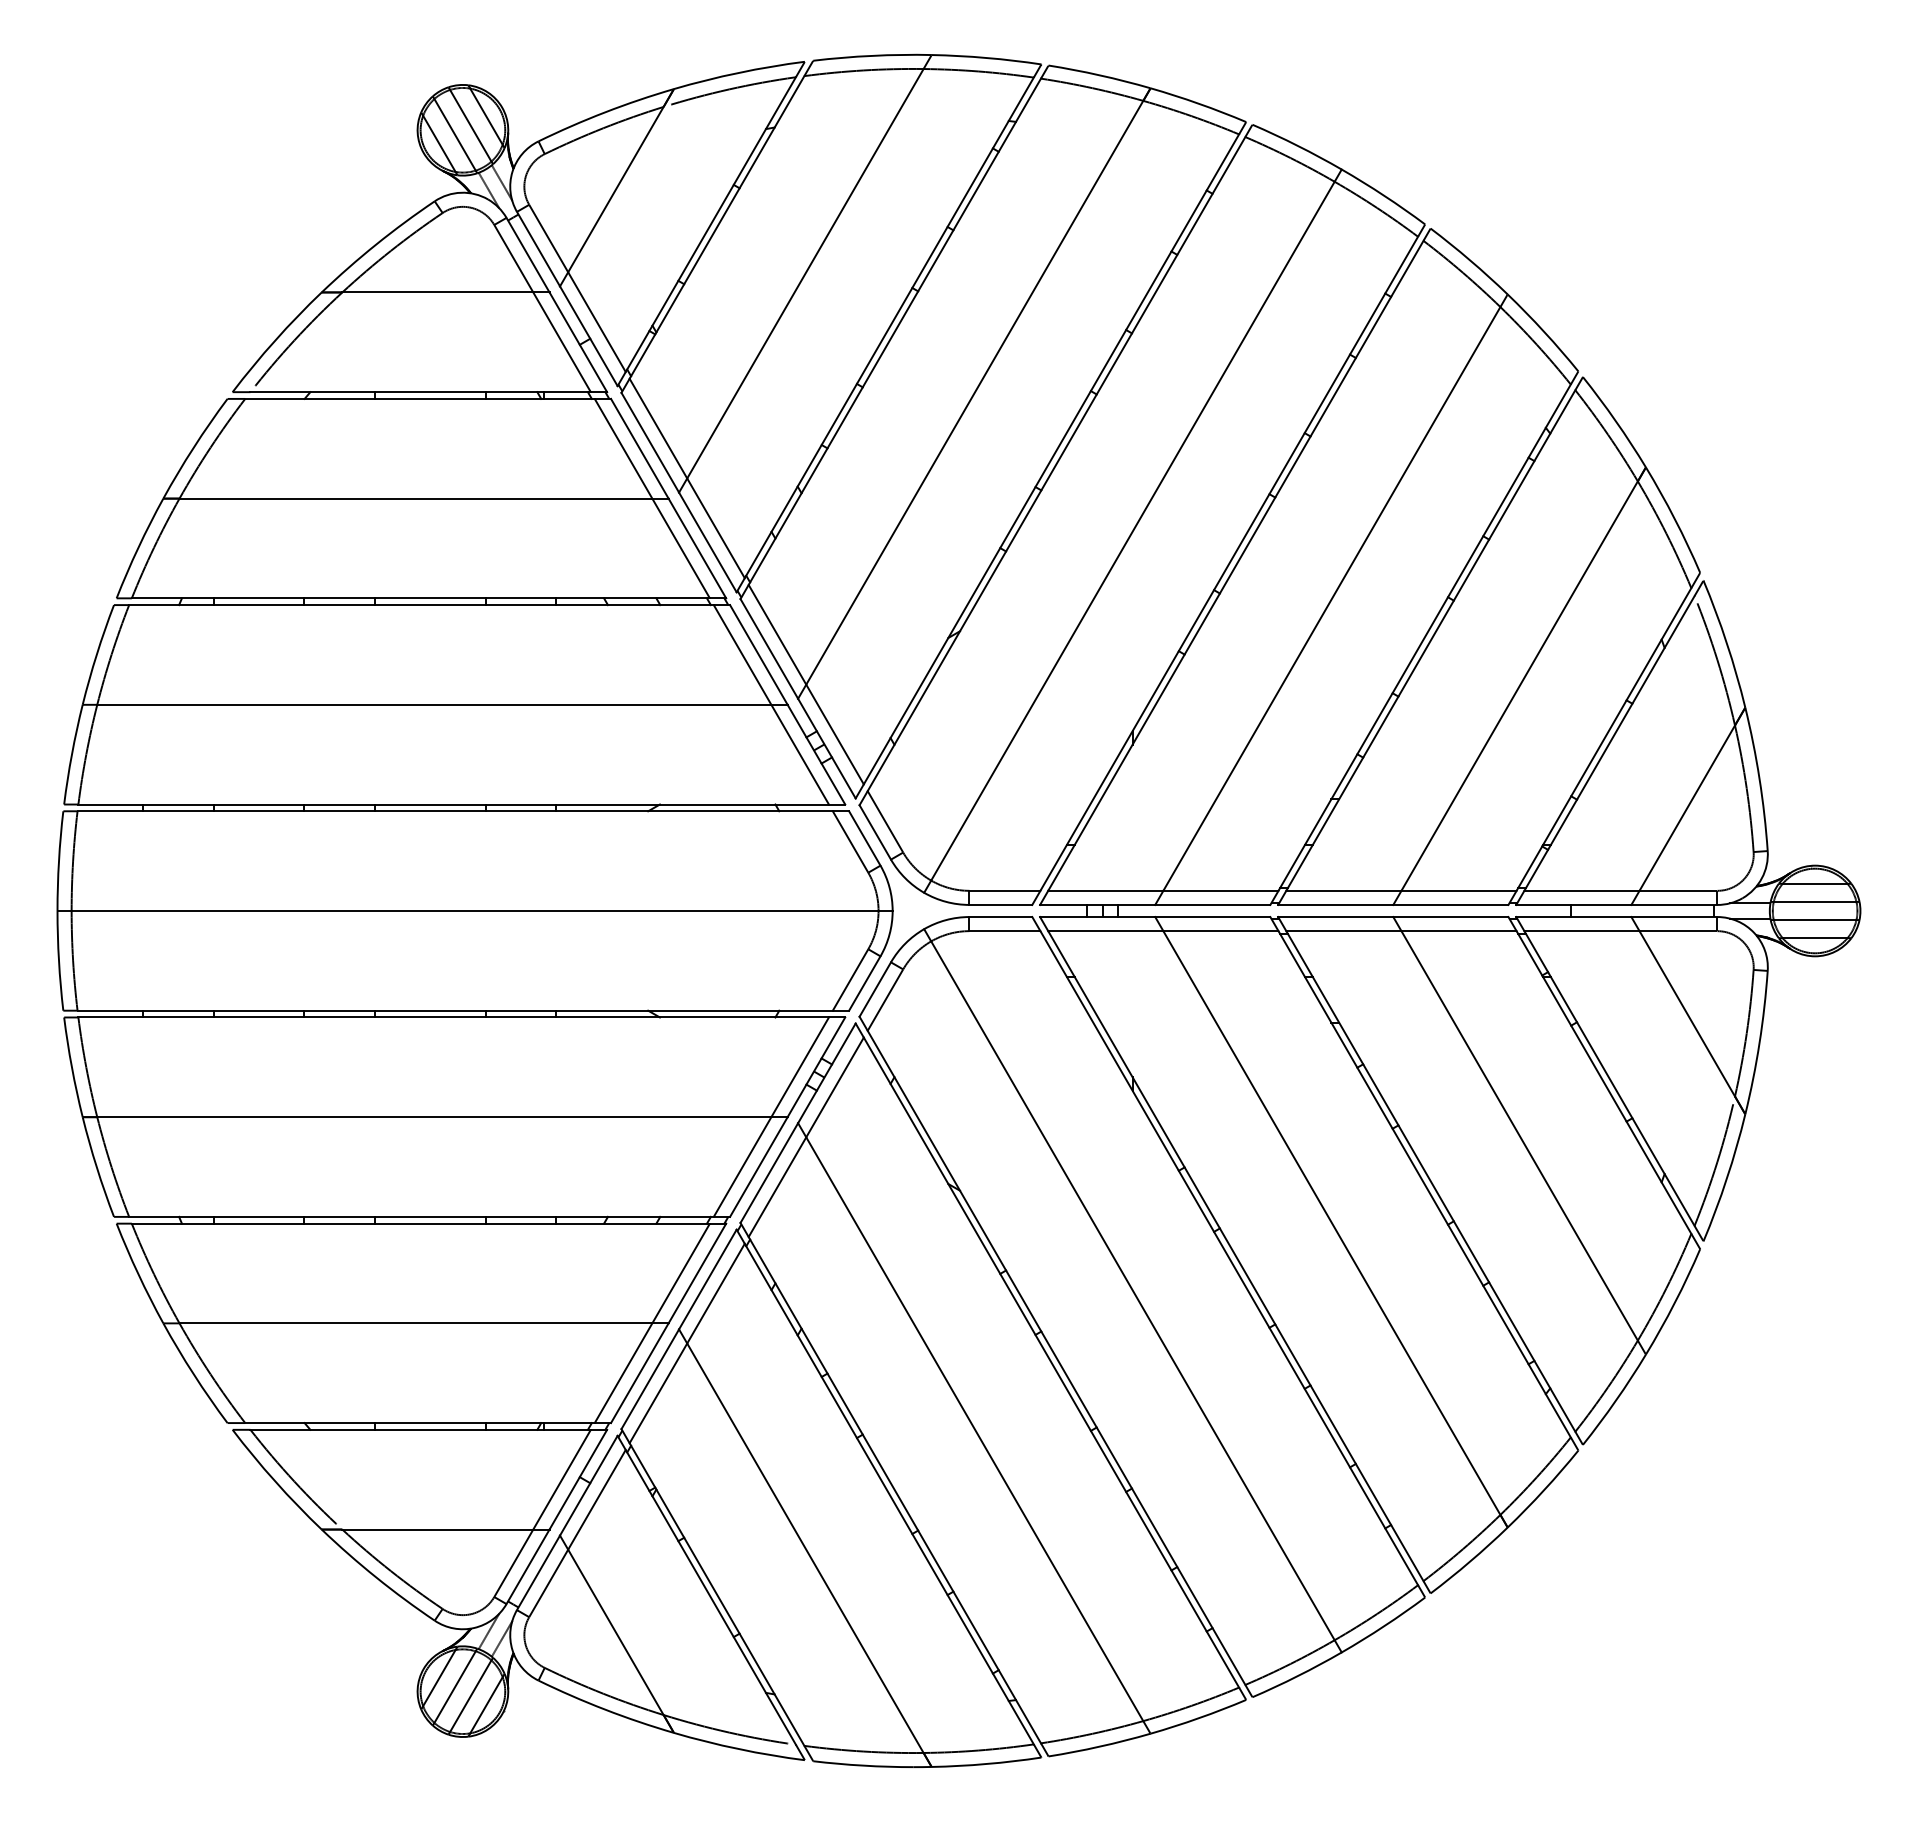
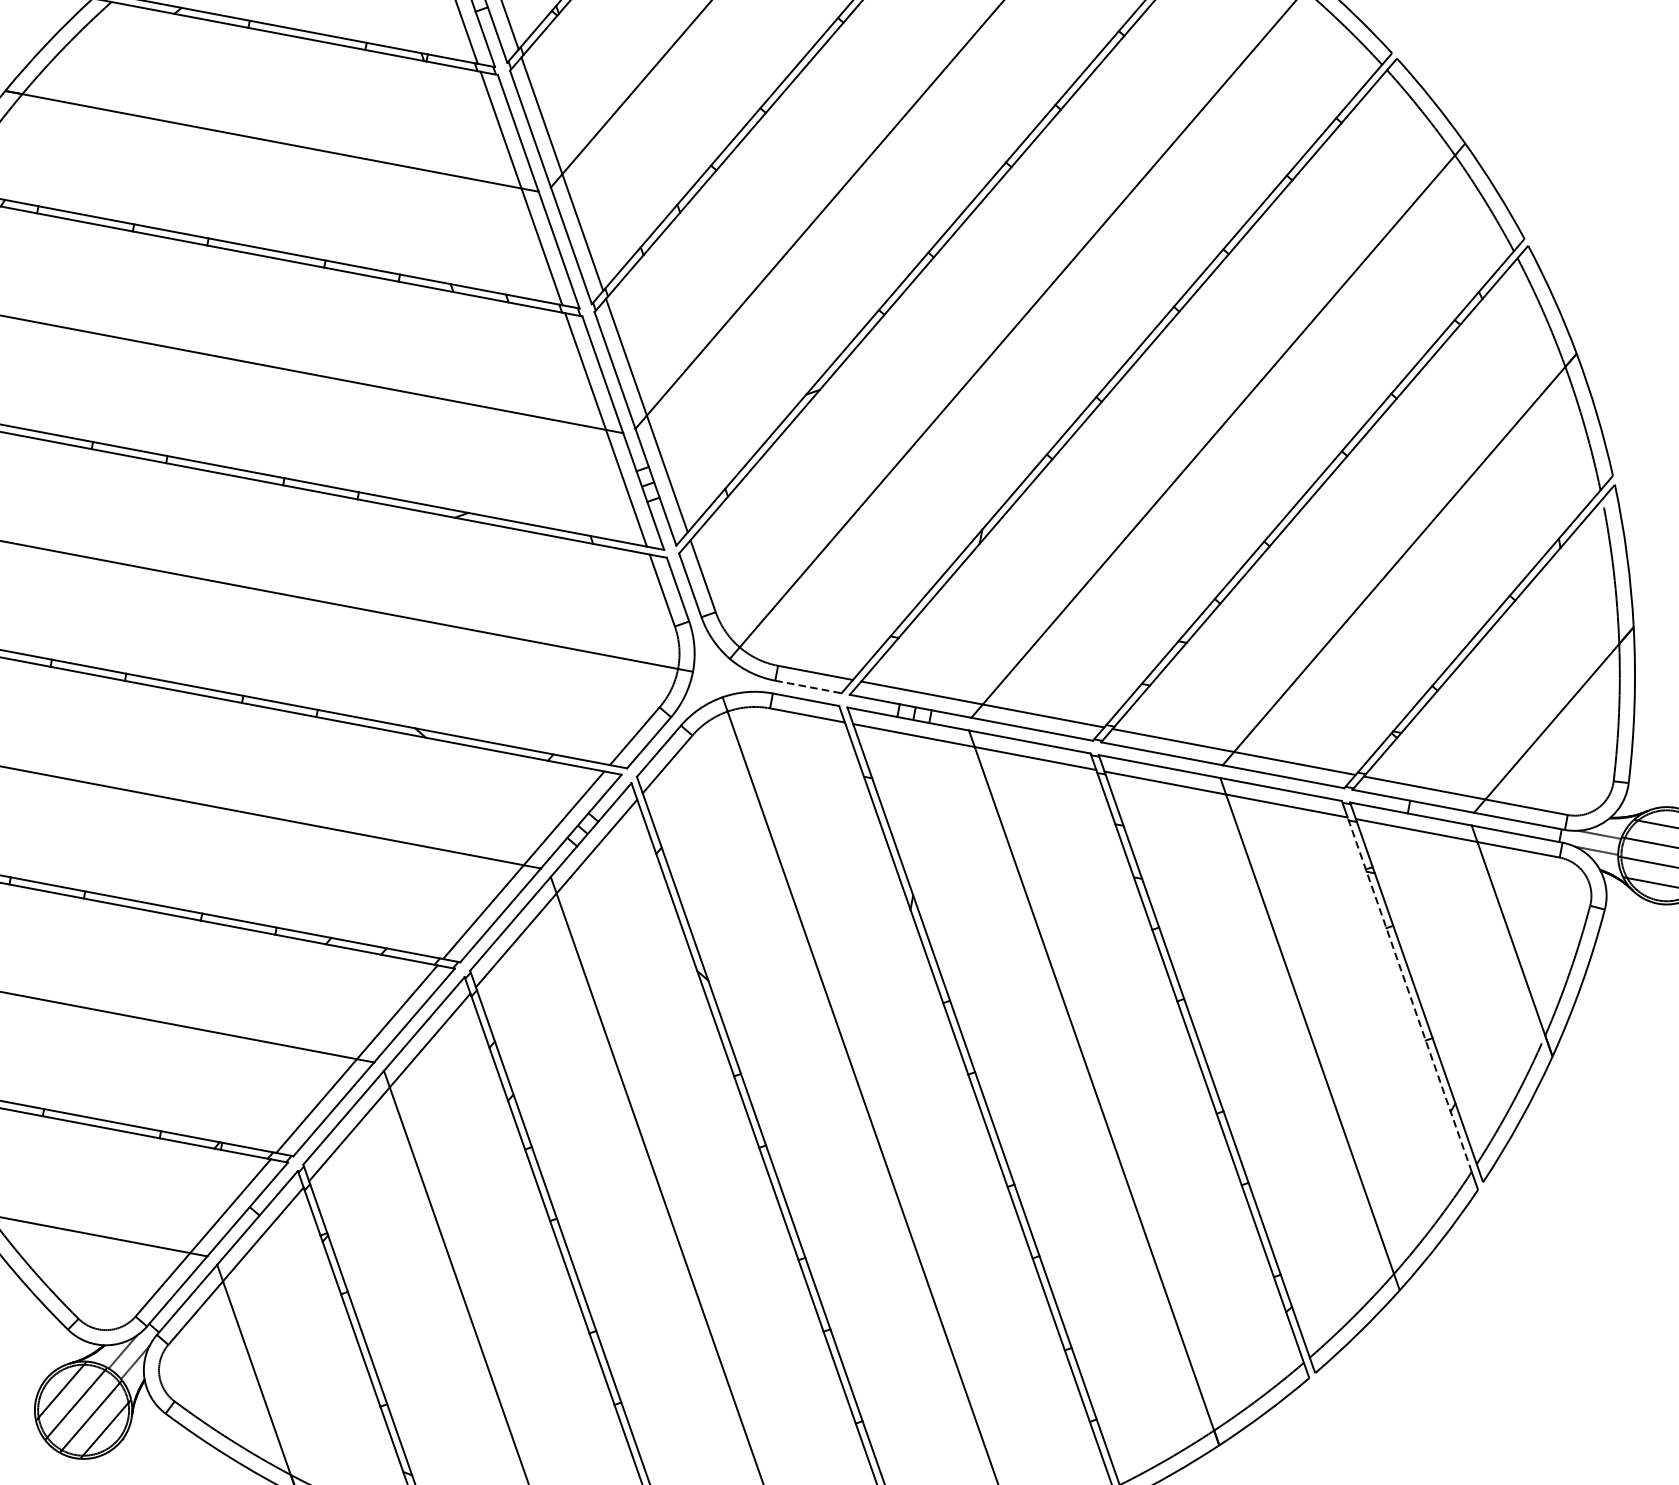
line: (1001, 904) -> (809, 686), solid -> dashed
line: (1603, 1082) -> (1409, 994), solid -> dashed

